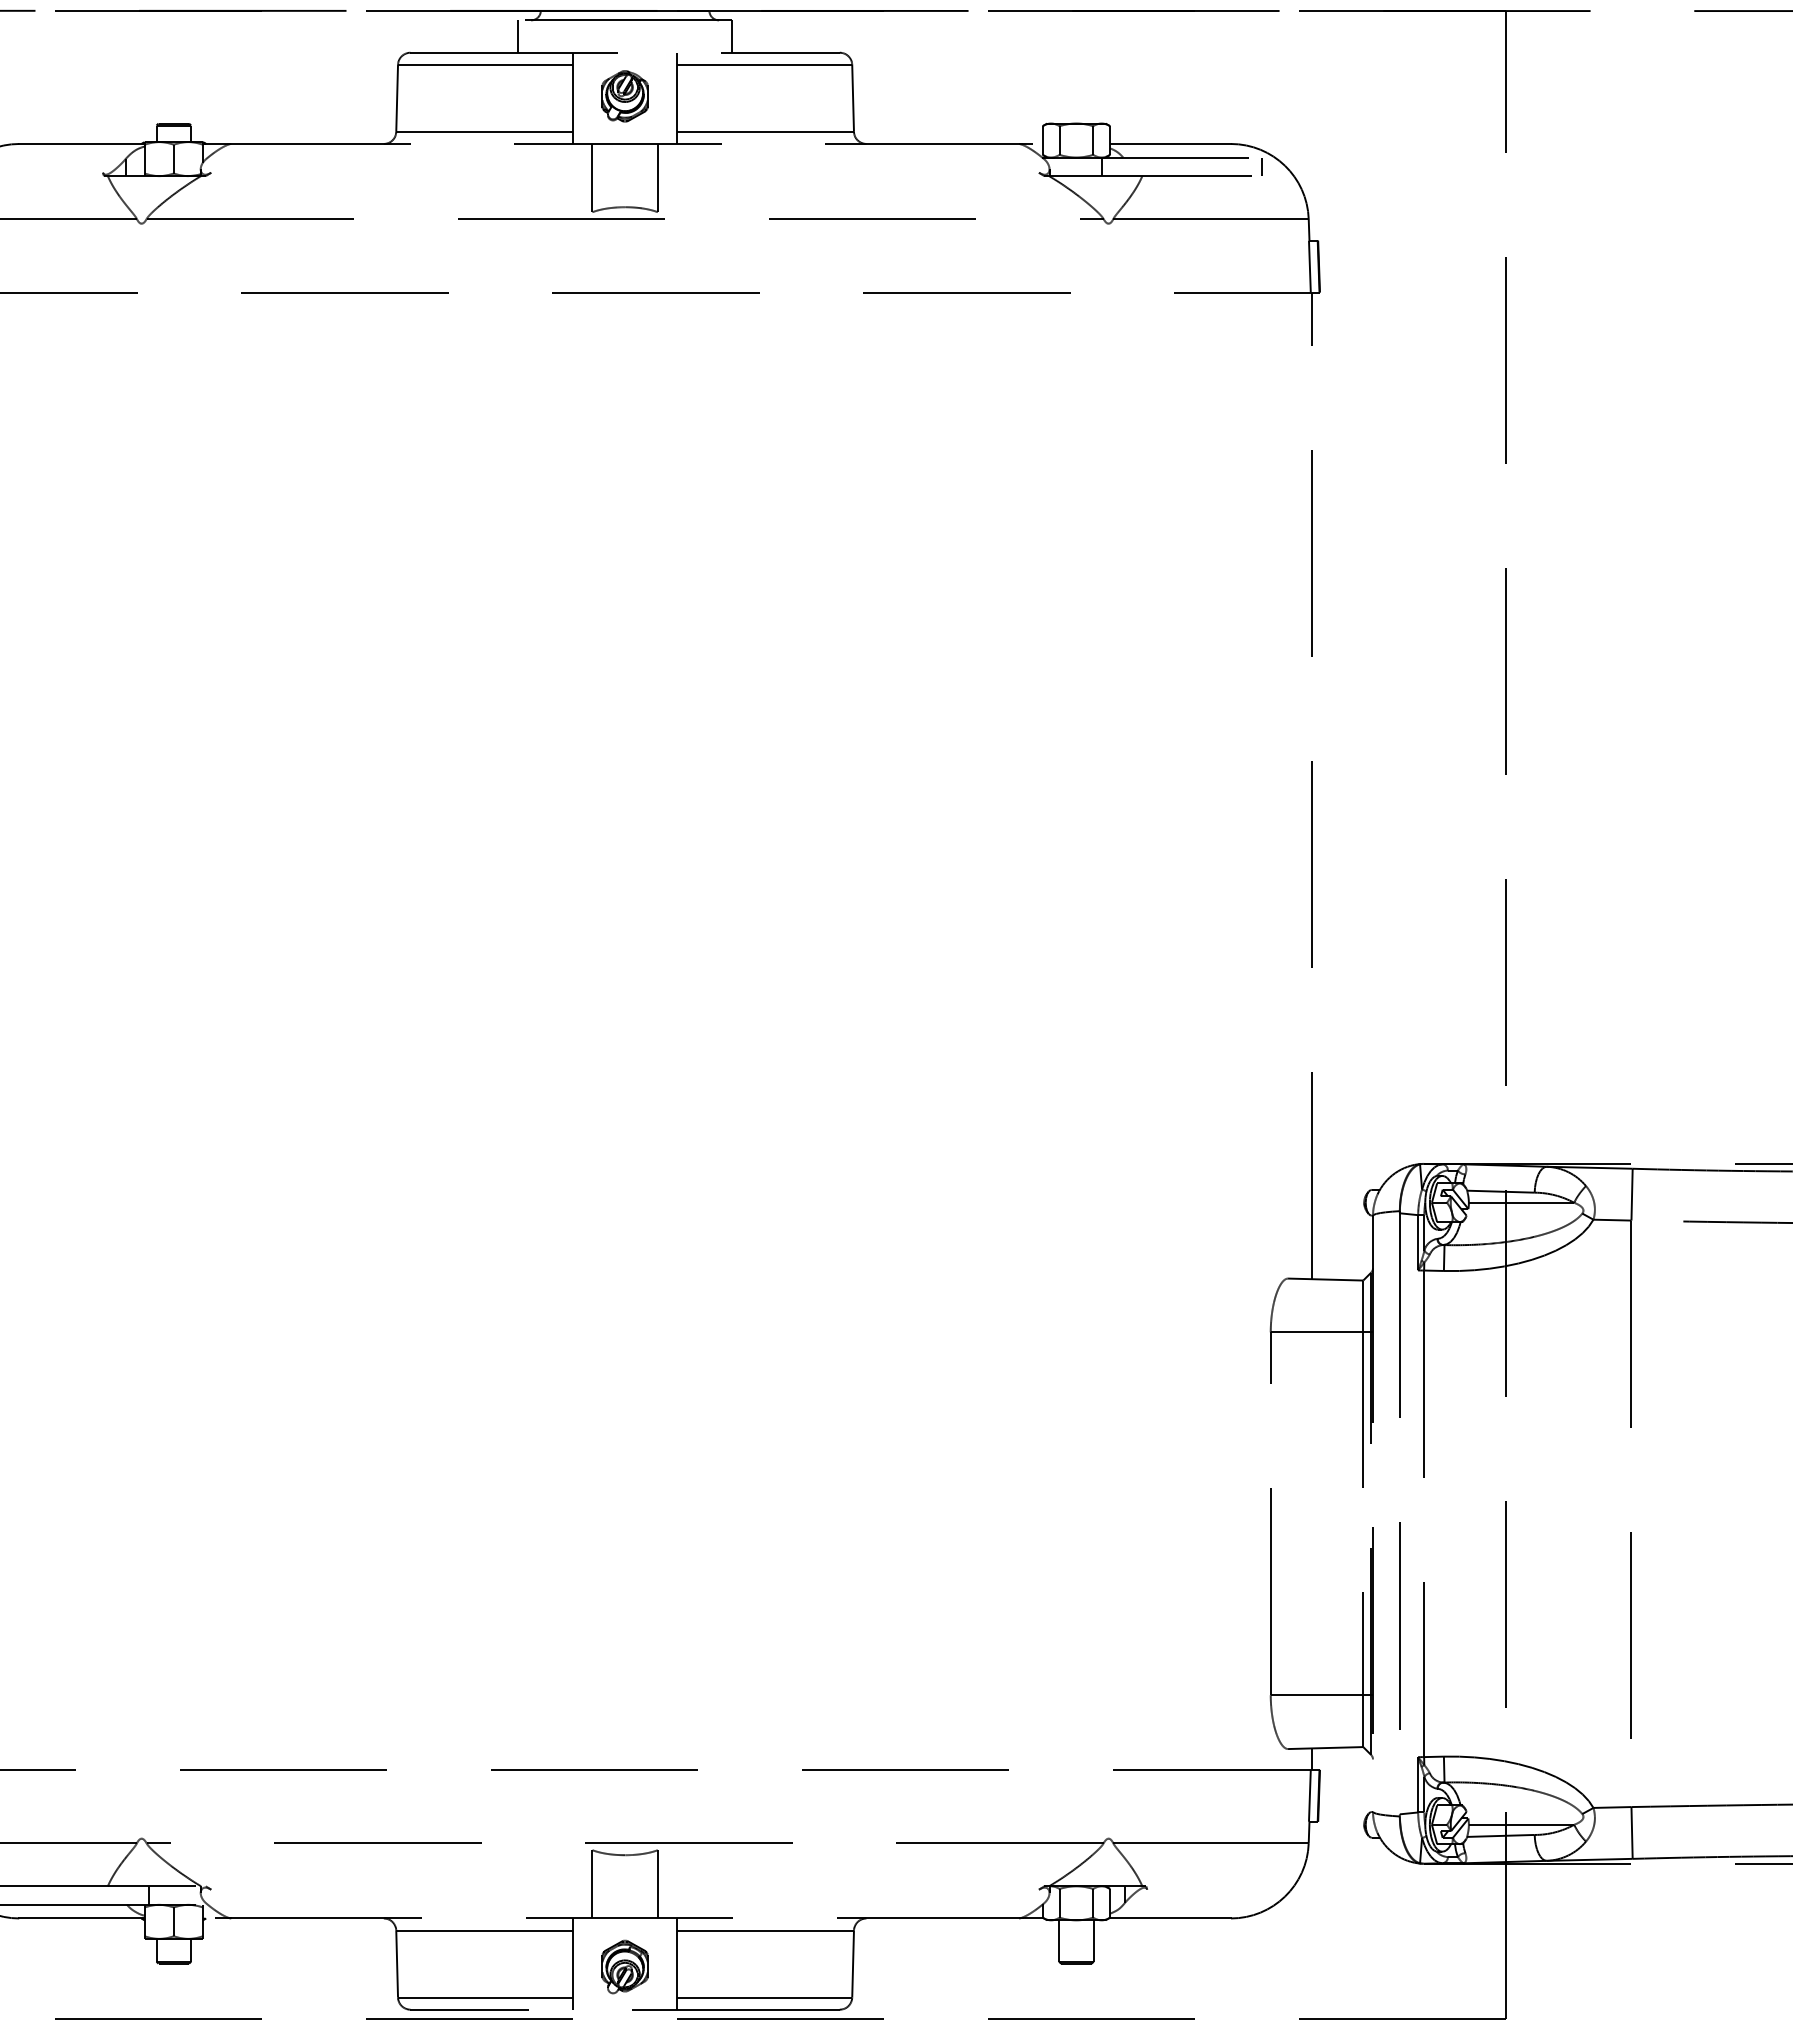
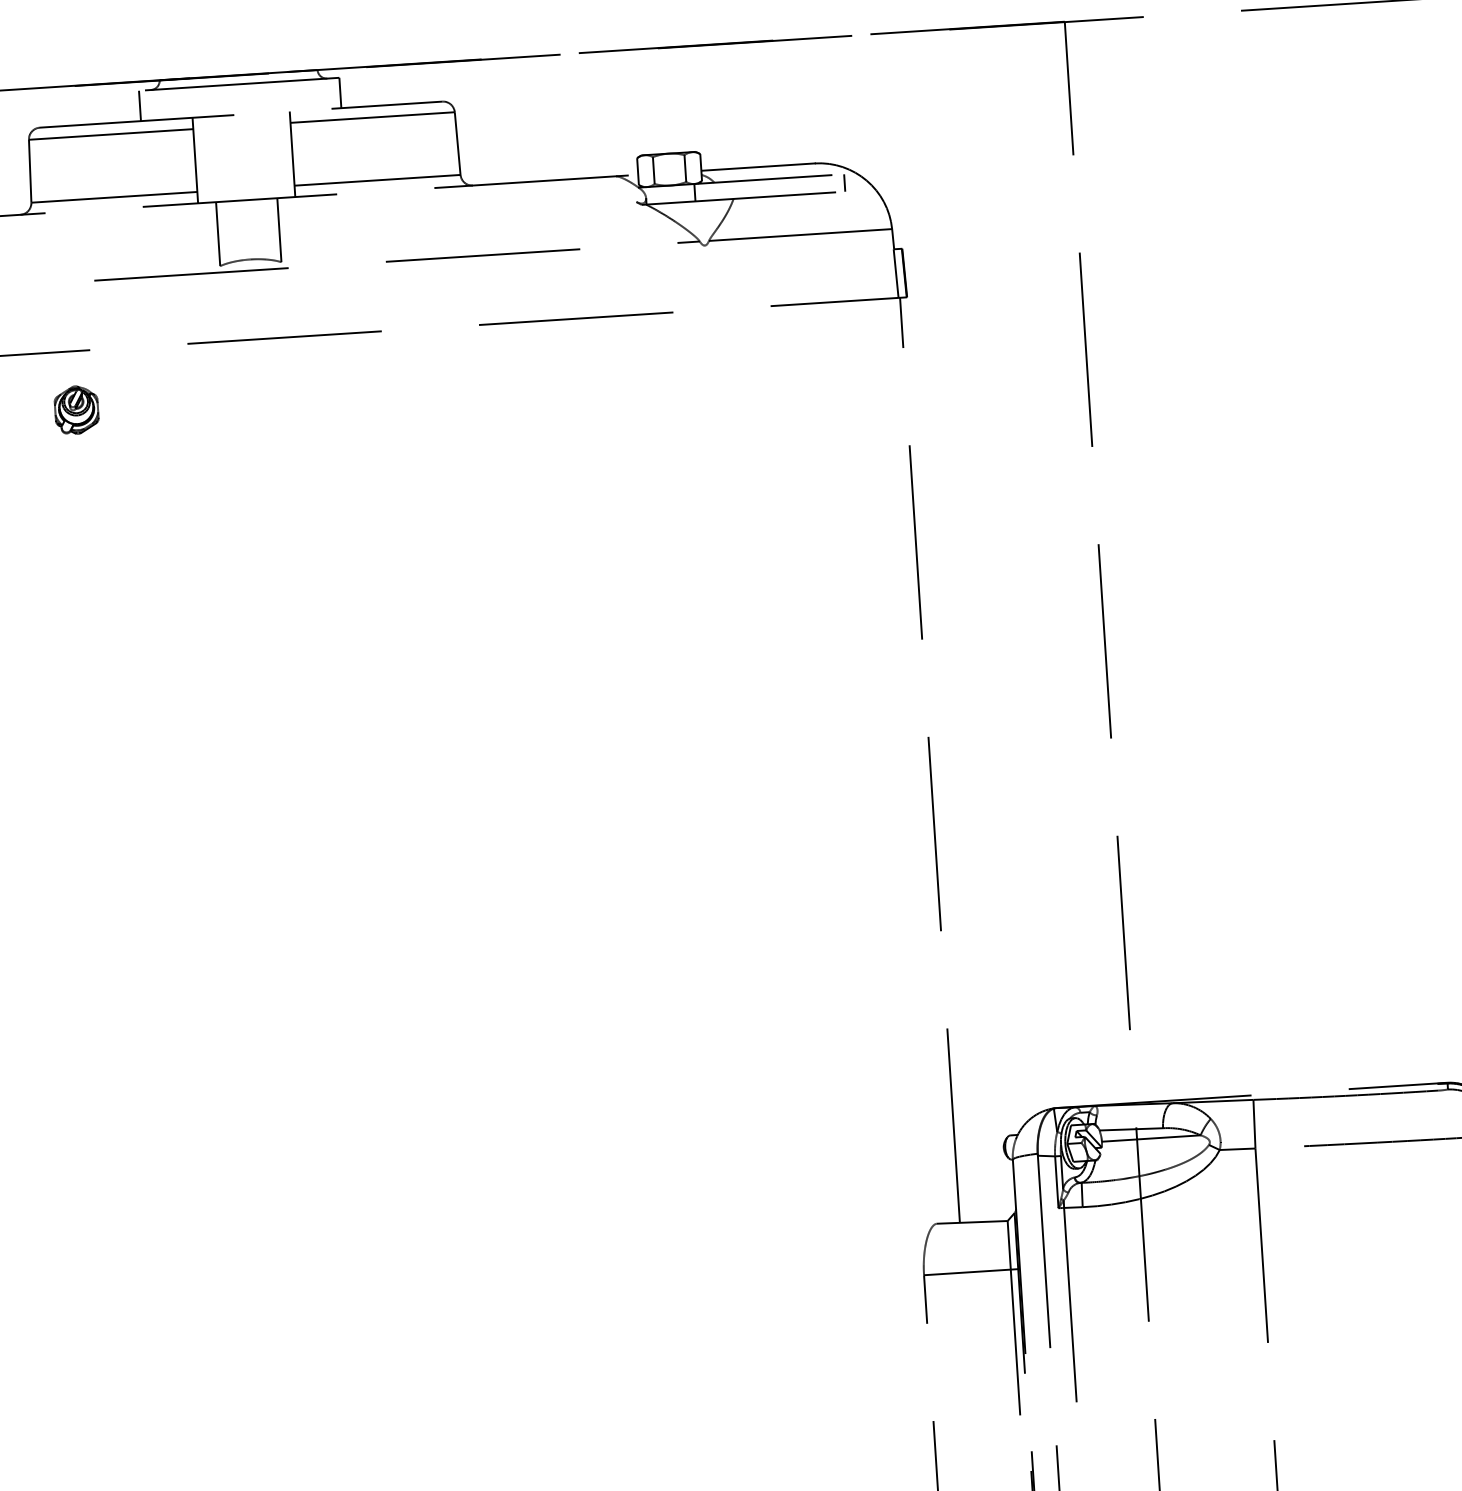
part: (624, 96) -> (76, 410), moved

